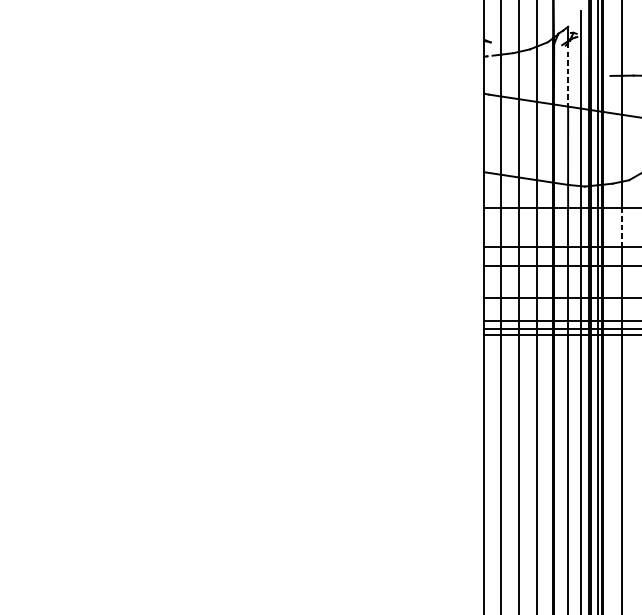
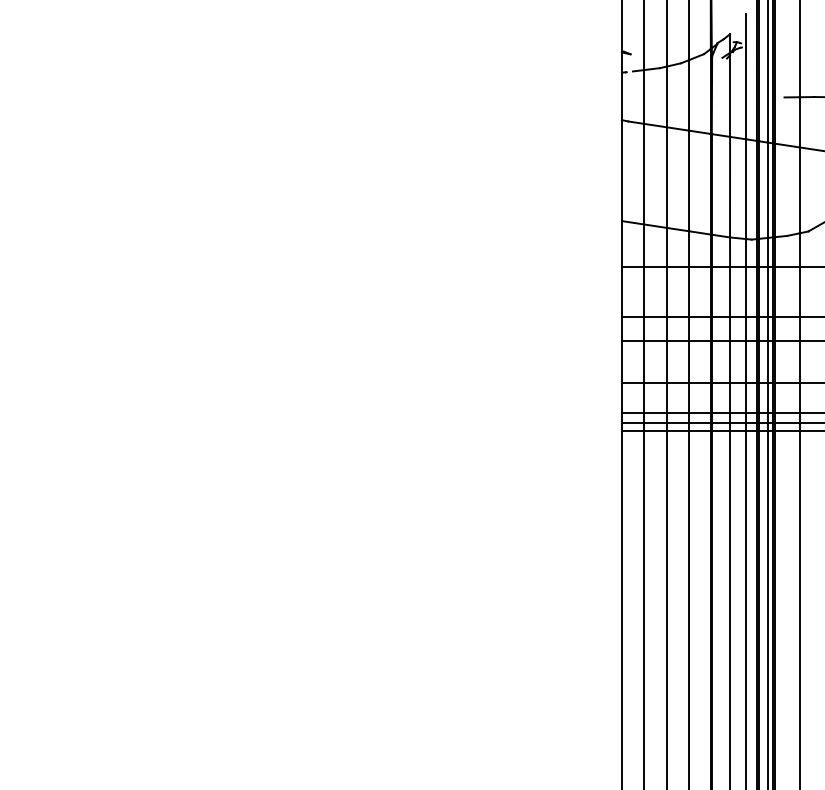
line: (568, 75) -> (730, 96), dashed -> solid
line: (622, 227) -> (799, 292), dashed -> solid

